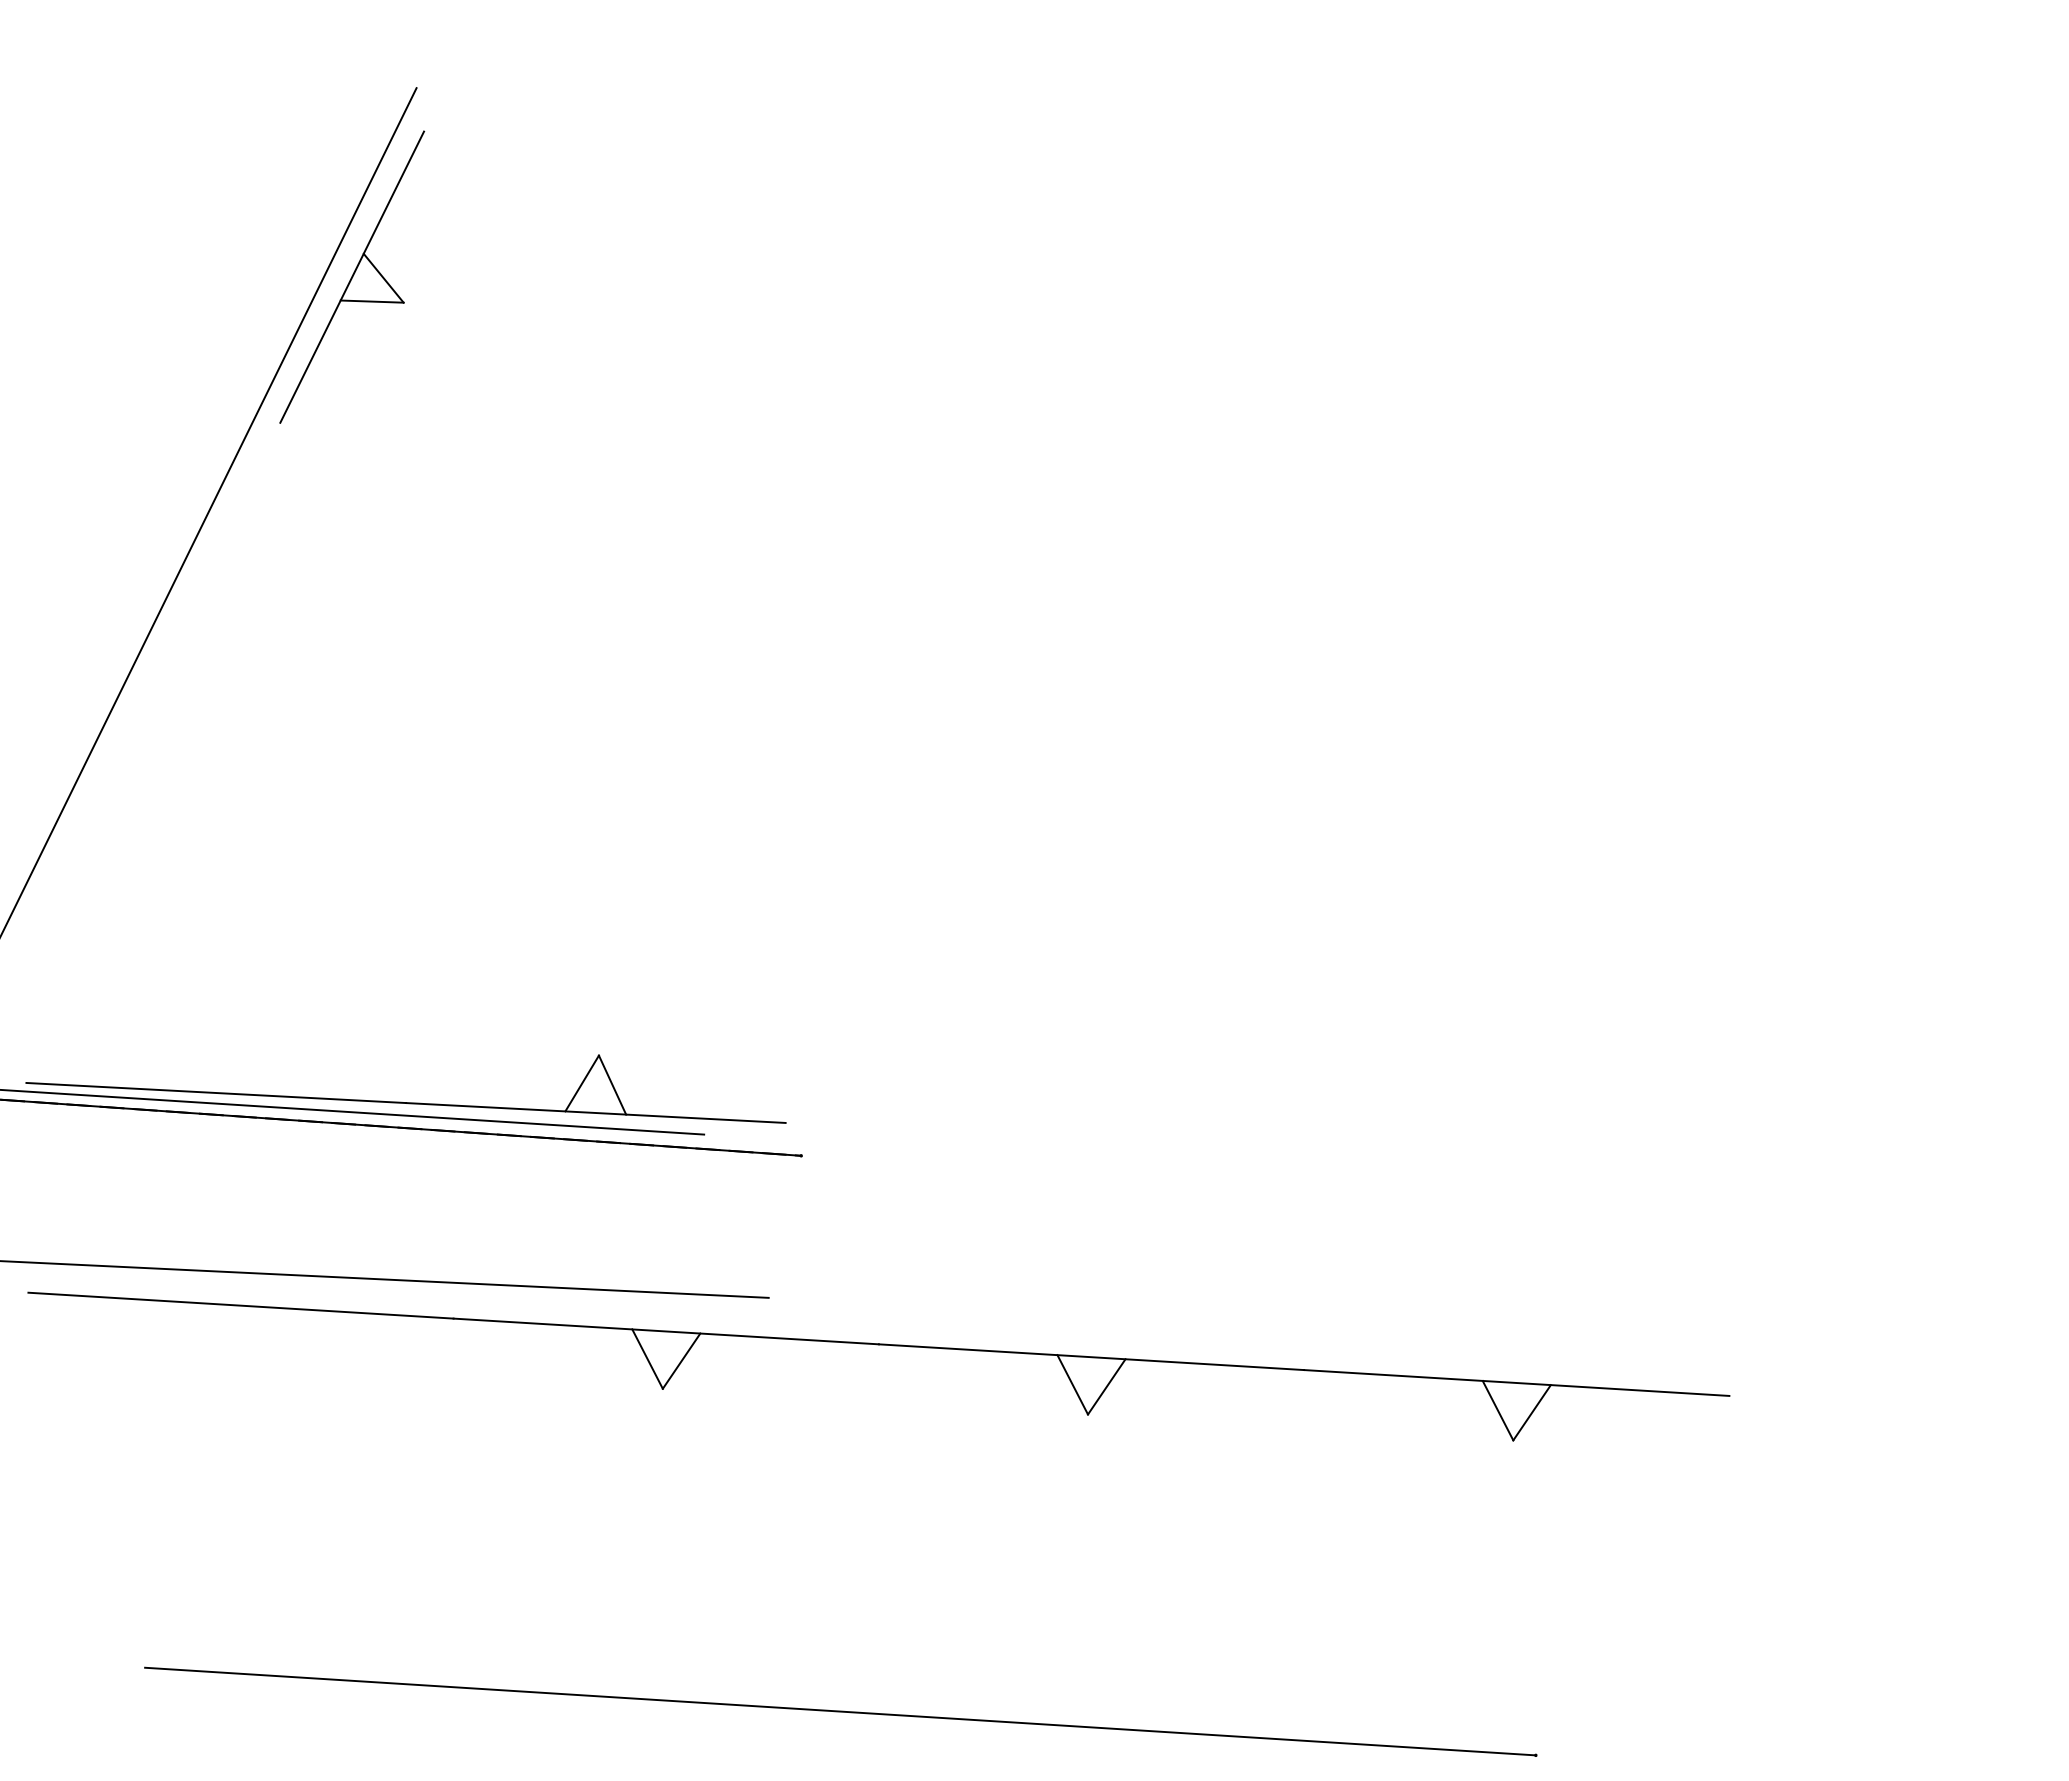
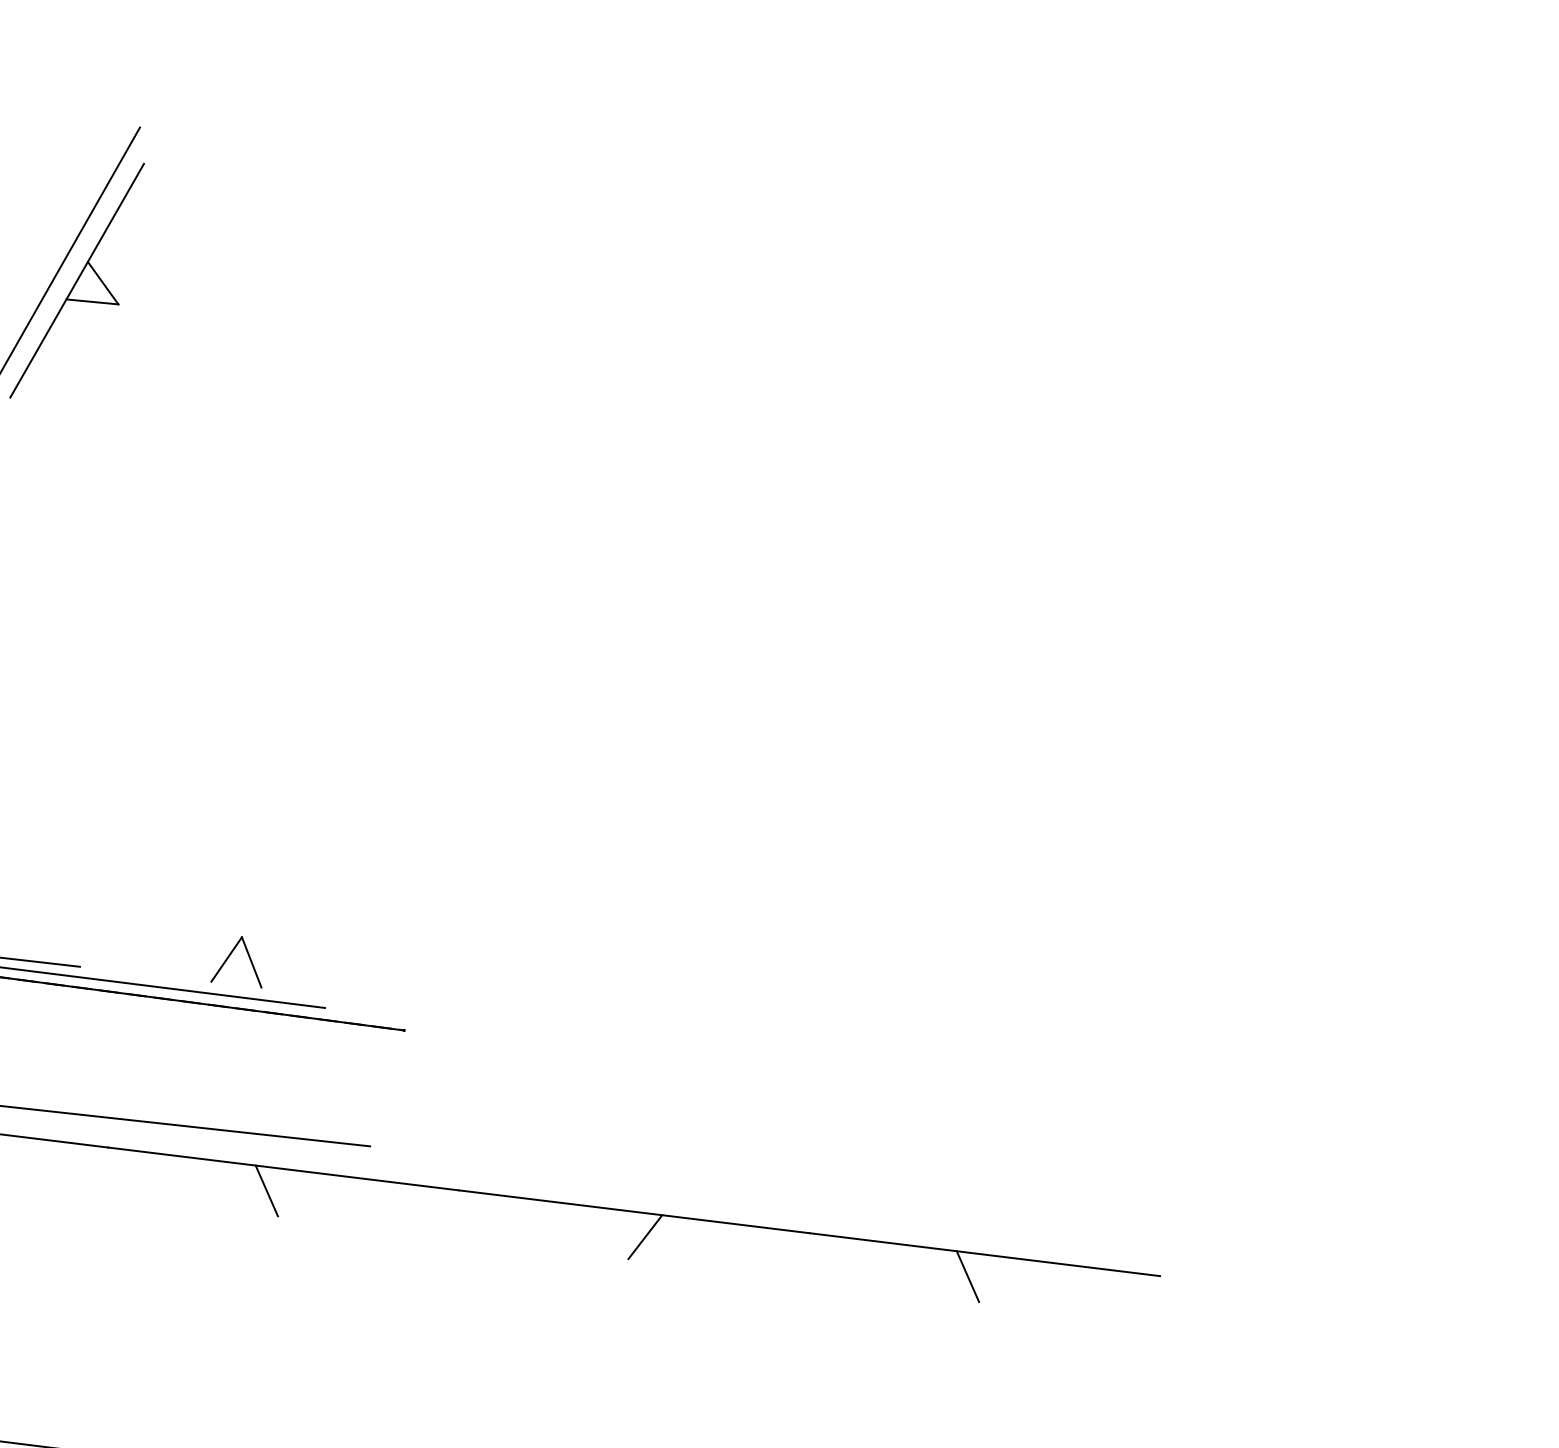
line: (595, 1112) -> (236, 984), removed
line: (681, 1360) -> (294, 1193), removed
line: (1072, 1384) -> (617, 1233), removed
line: (1531, 1412) -> (995, 1279), removed

